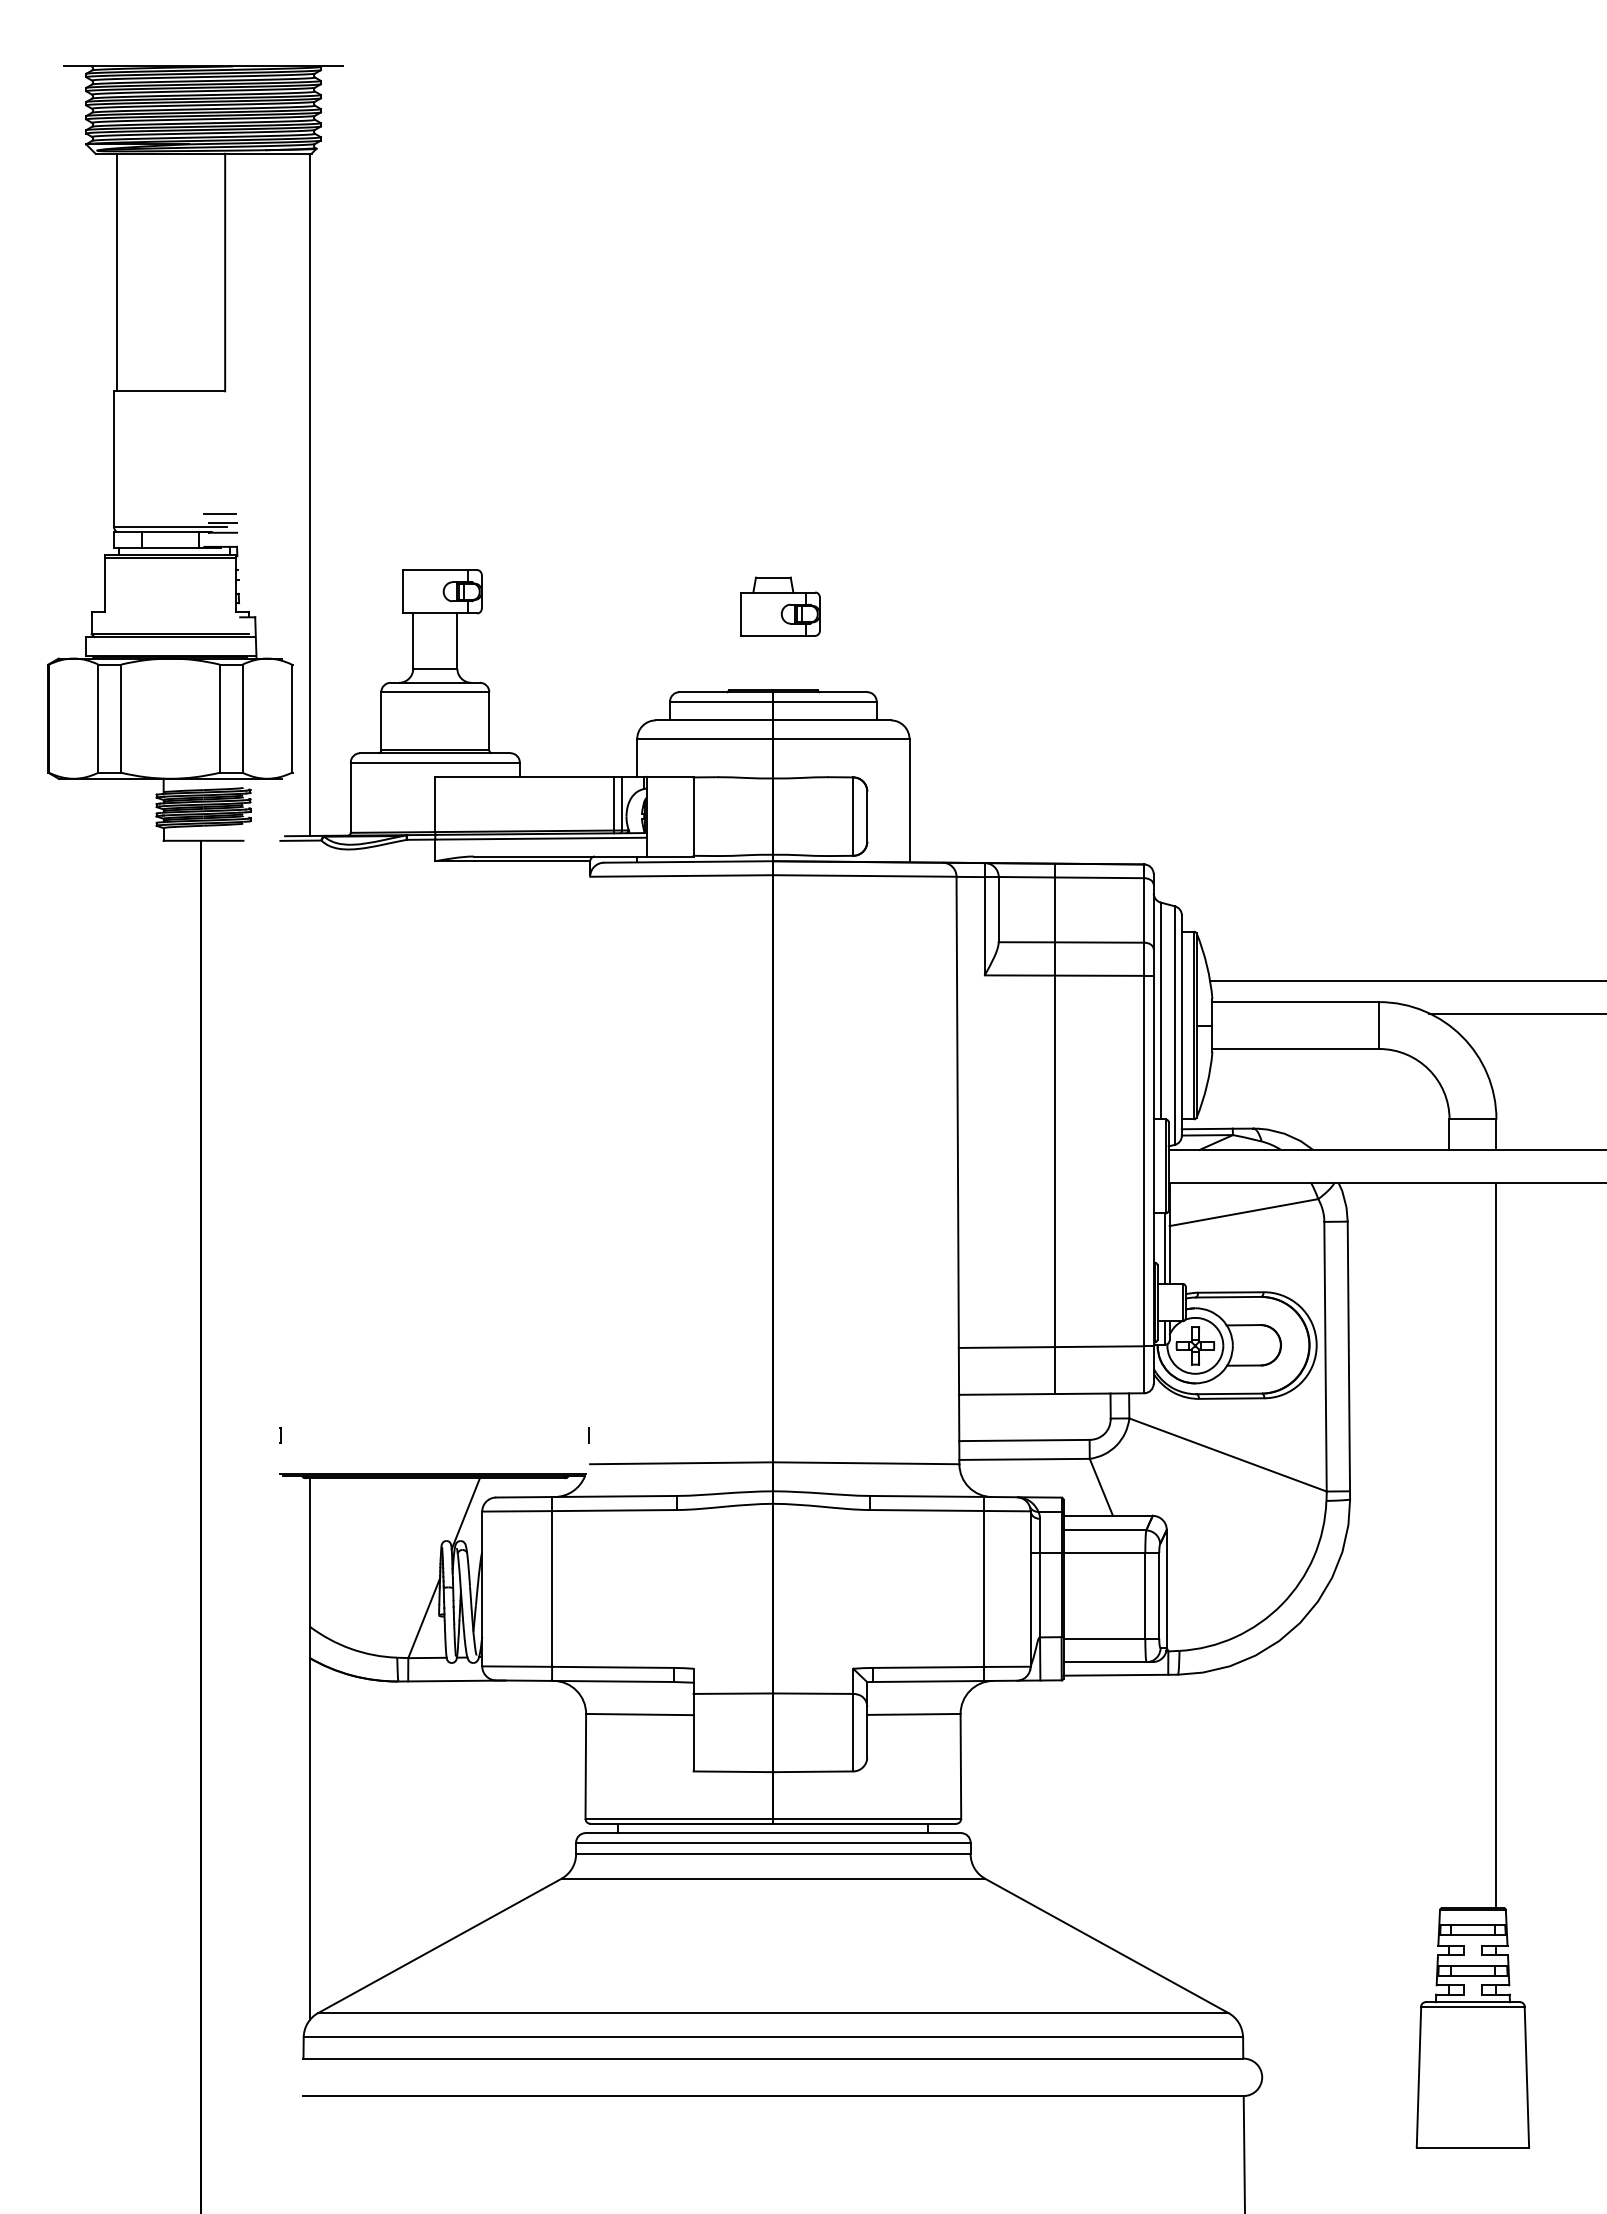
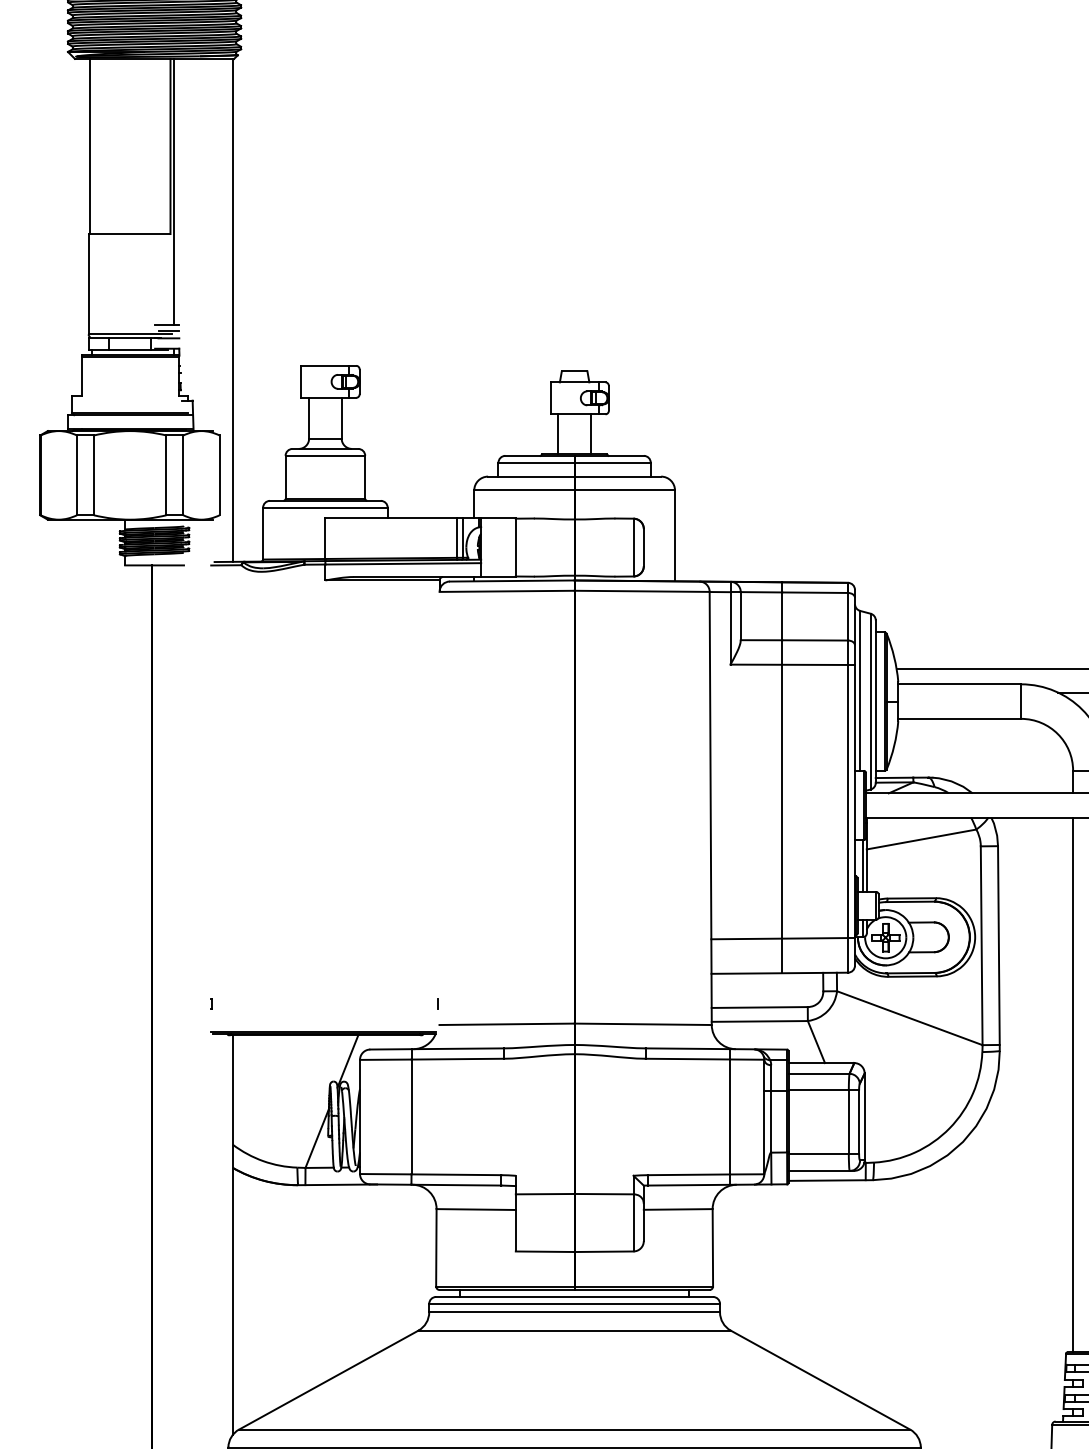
line: (229, 333) -> (173, 191), added
line: (751, 662) -> (558, 433), added
line: (795, 662) -> (590, 433), added
line: (1449, 1545) -> (1073, 1084), added

